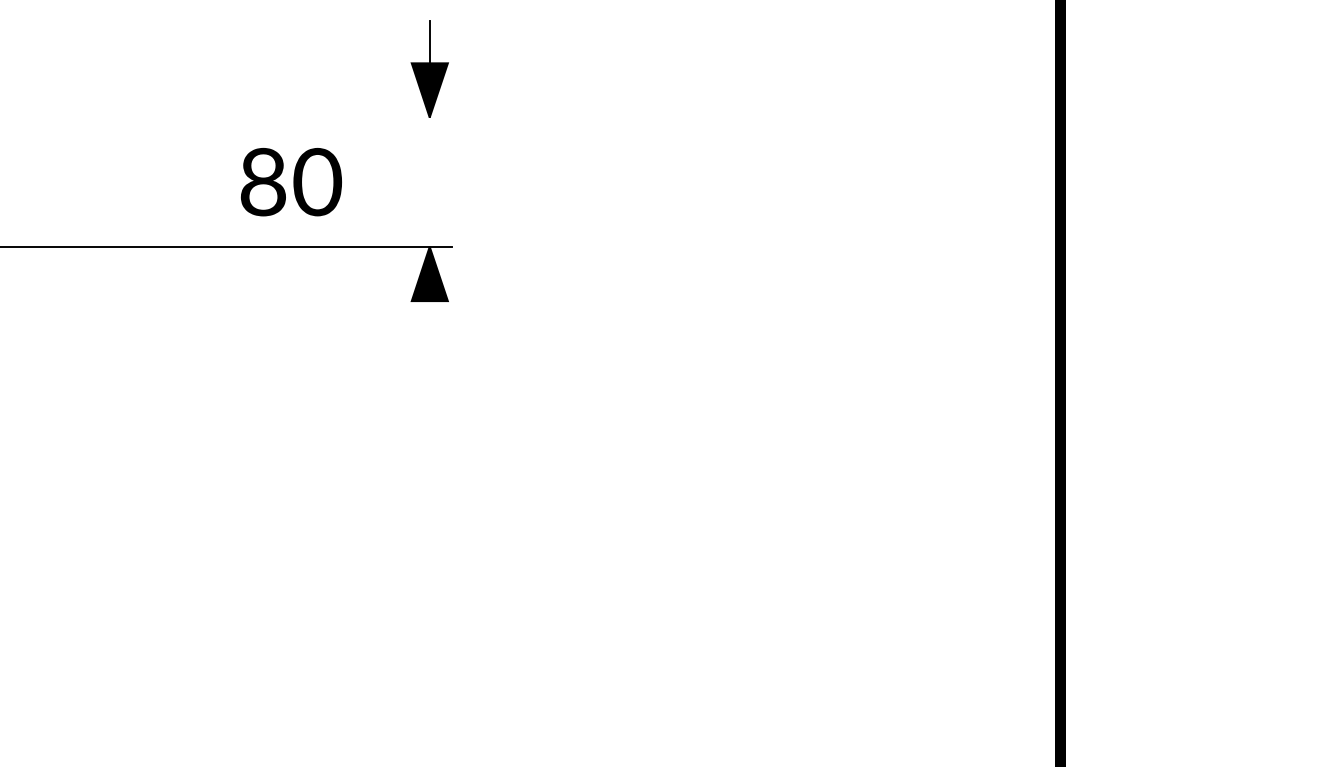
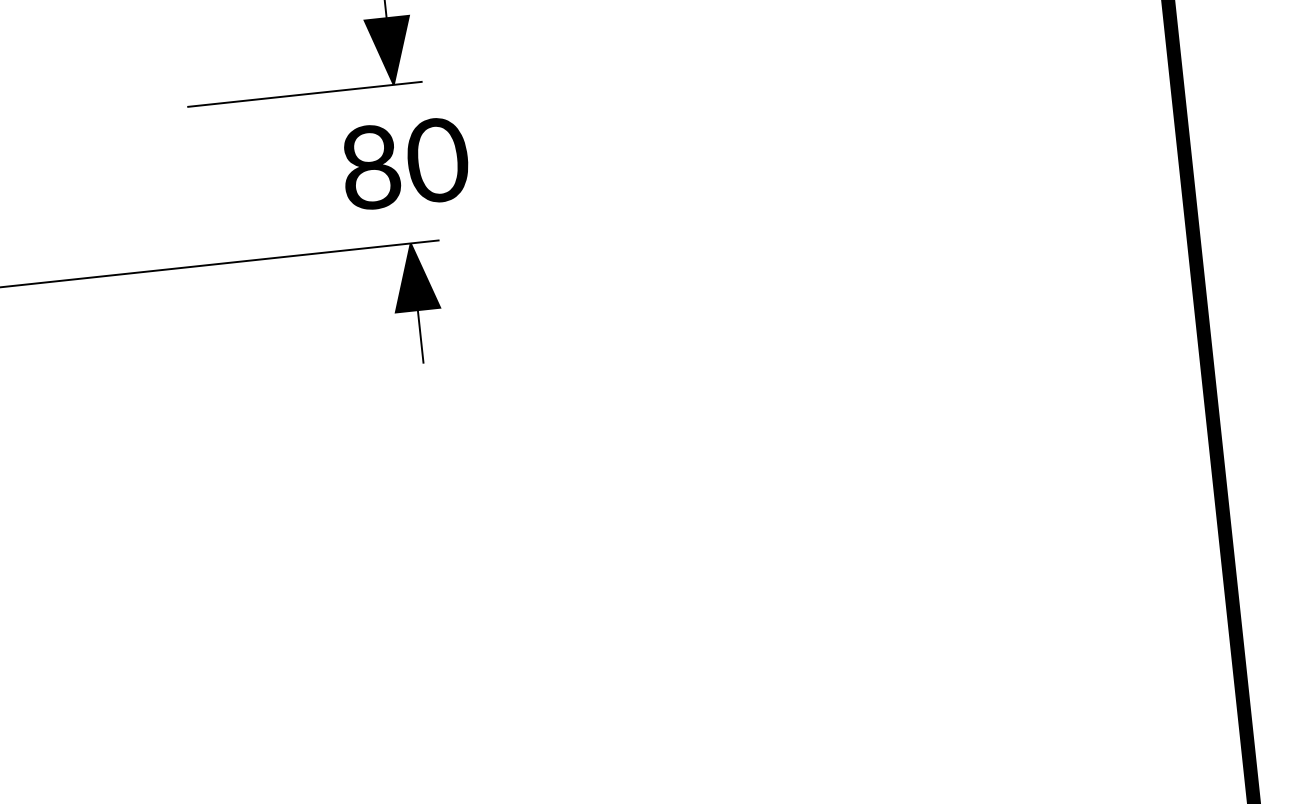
line: (357, 117) -> (305, 94), added
text: (291, 182) -> (405, 164), moved
line: (429, 322) -> (420, 336), added

